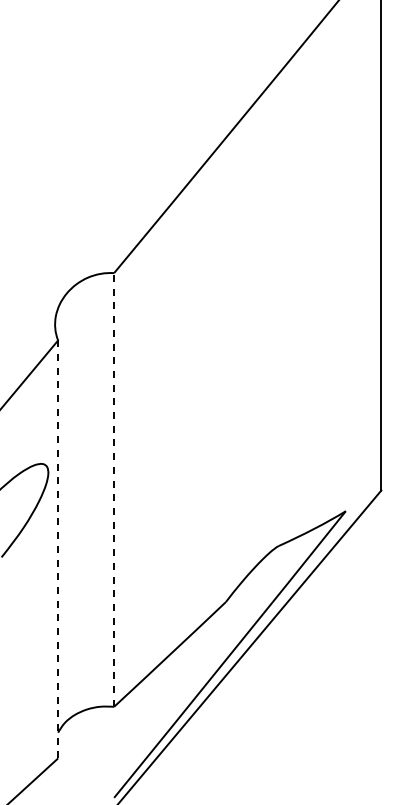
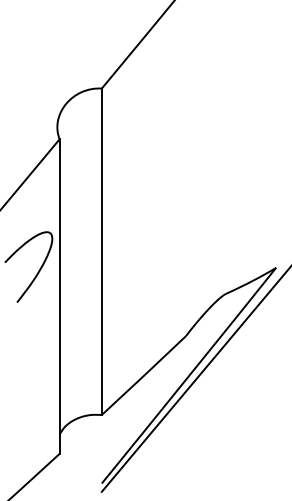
line: (114, 490) -> (102, 252), dashed -> solid
line: (58, 549) -> (59, 296), dashed -> solid

